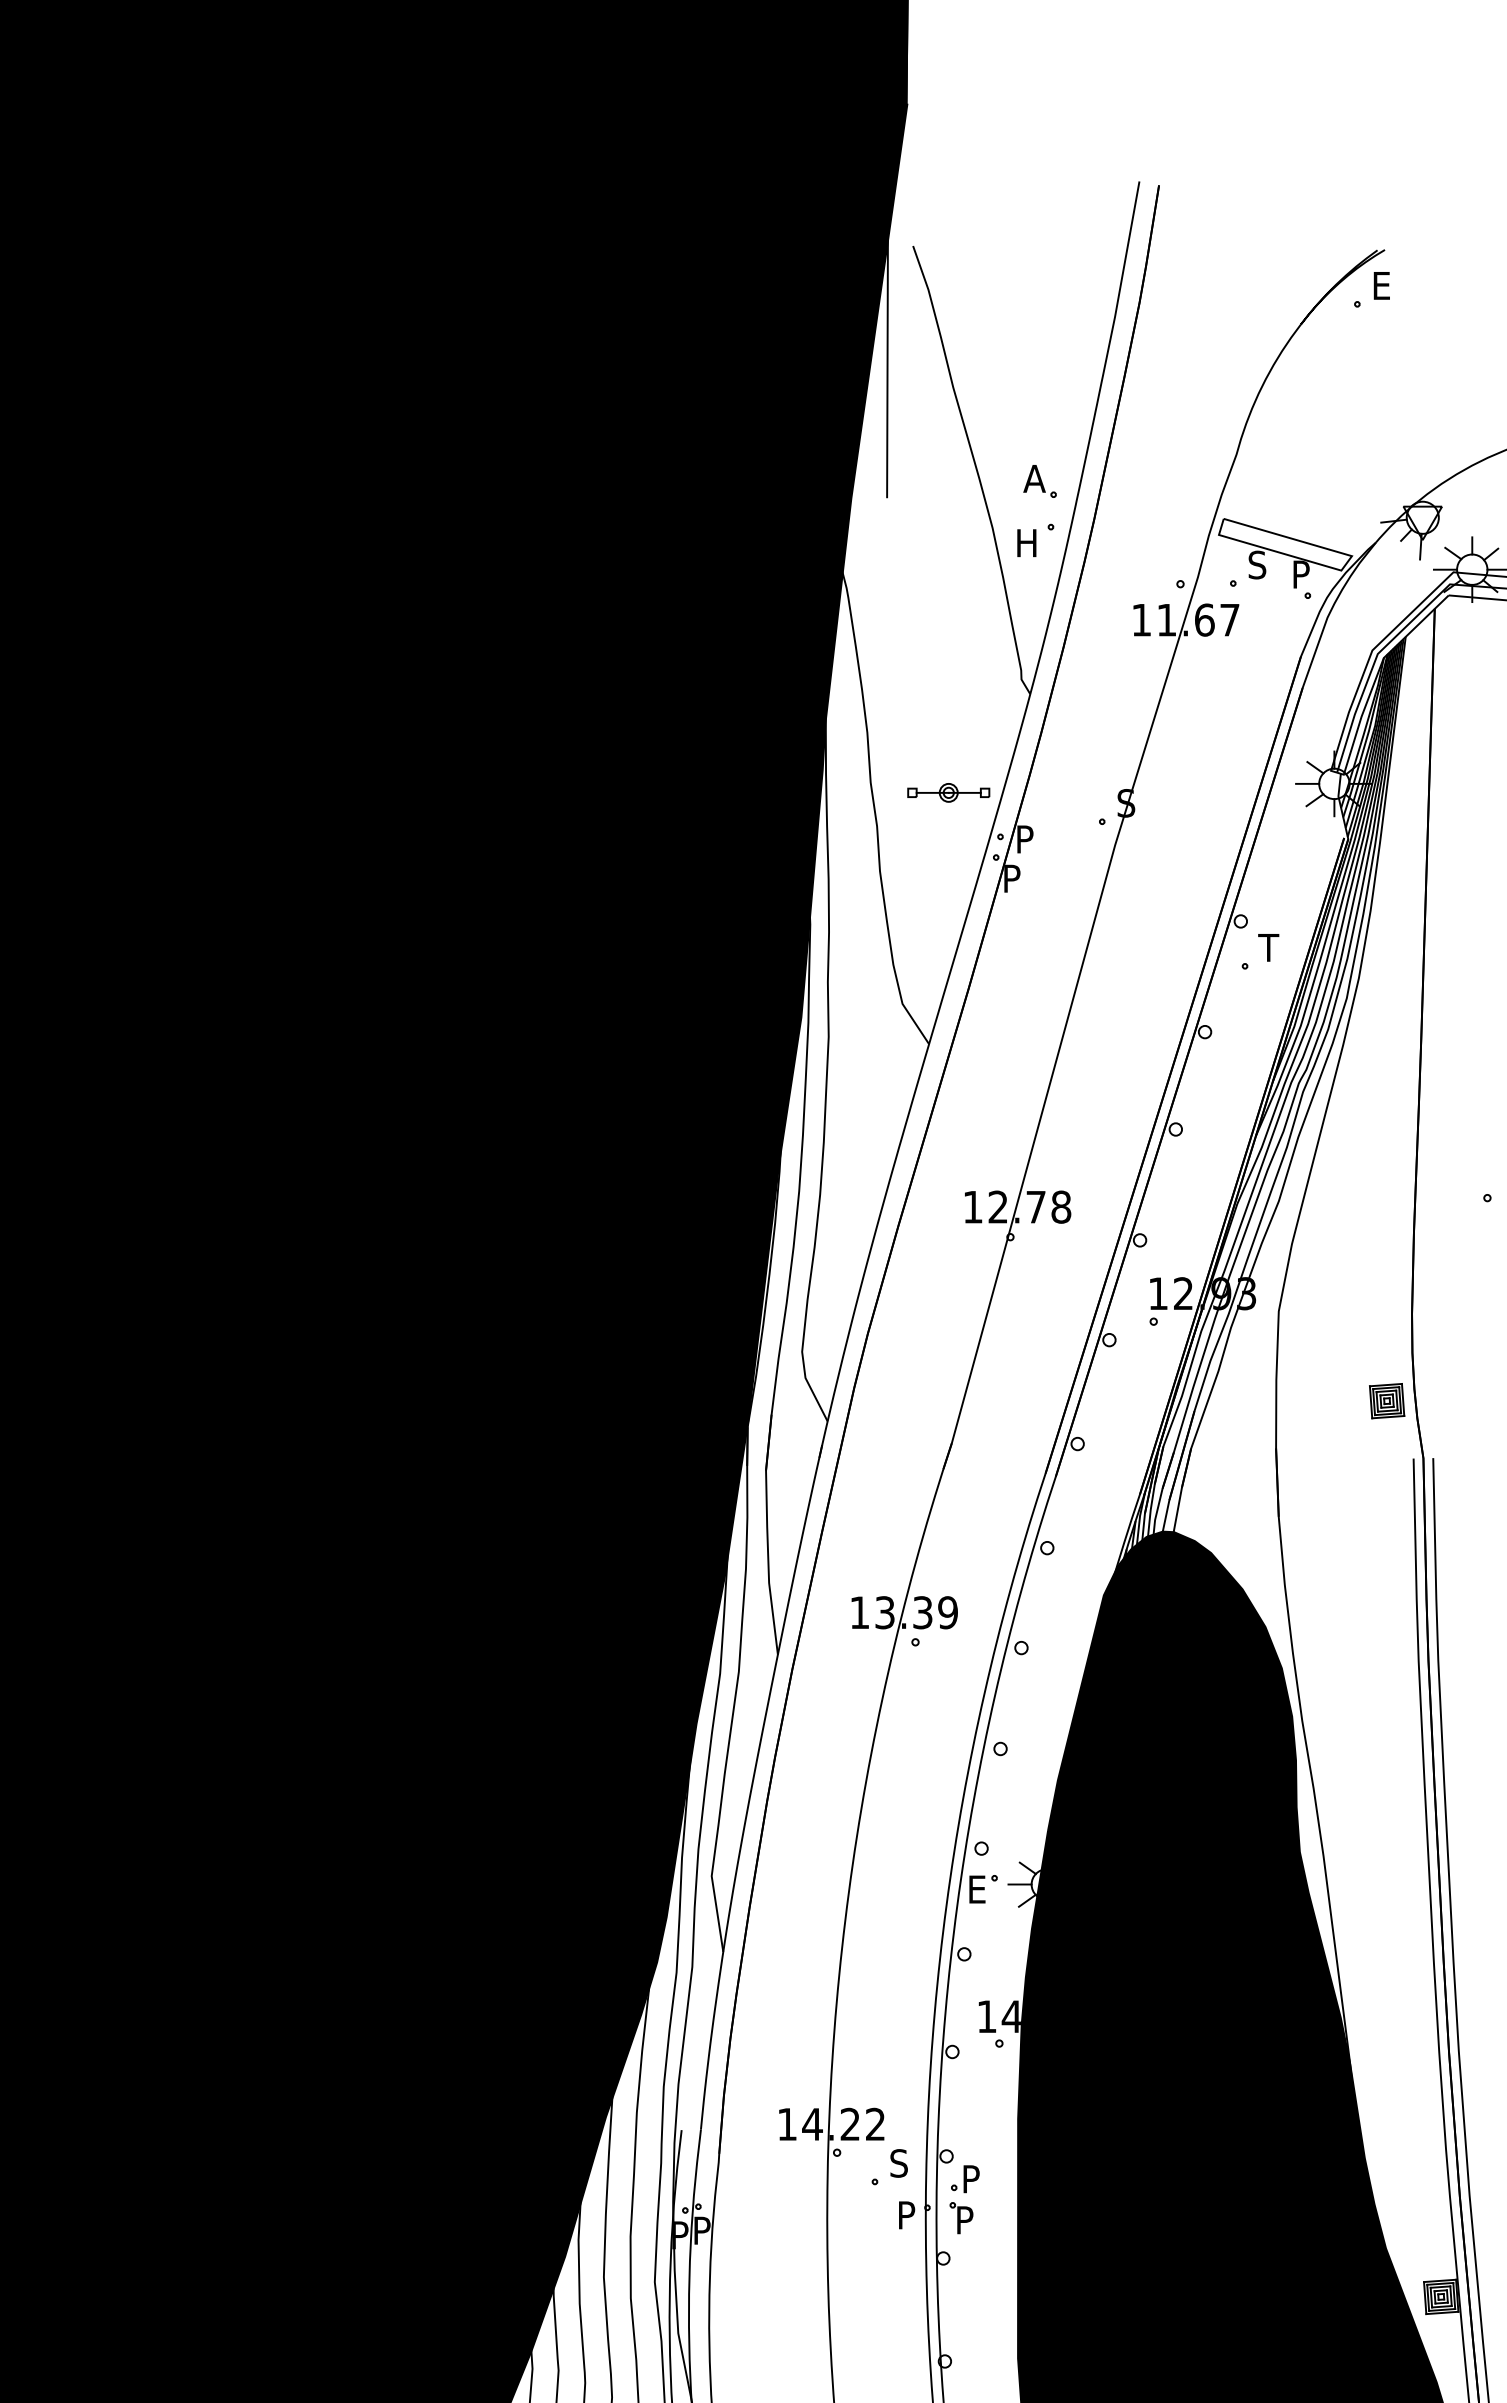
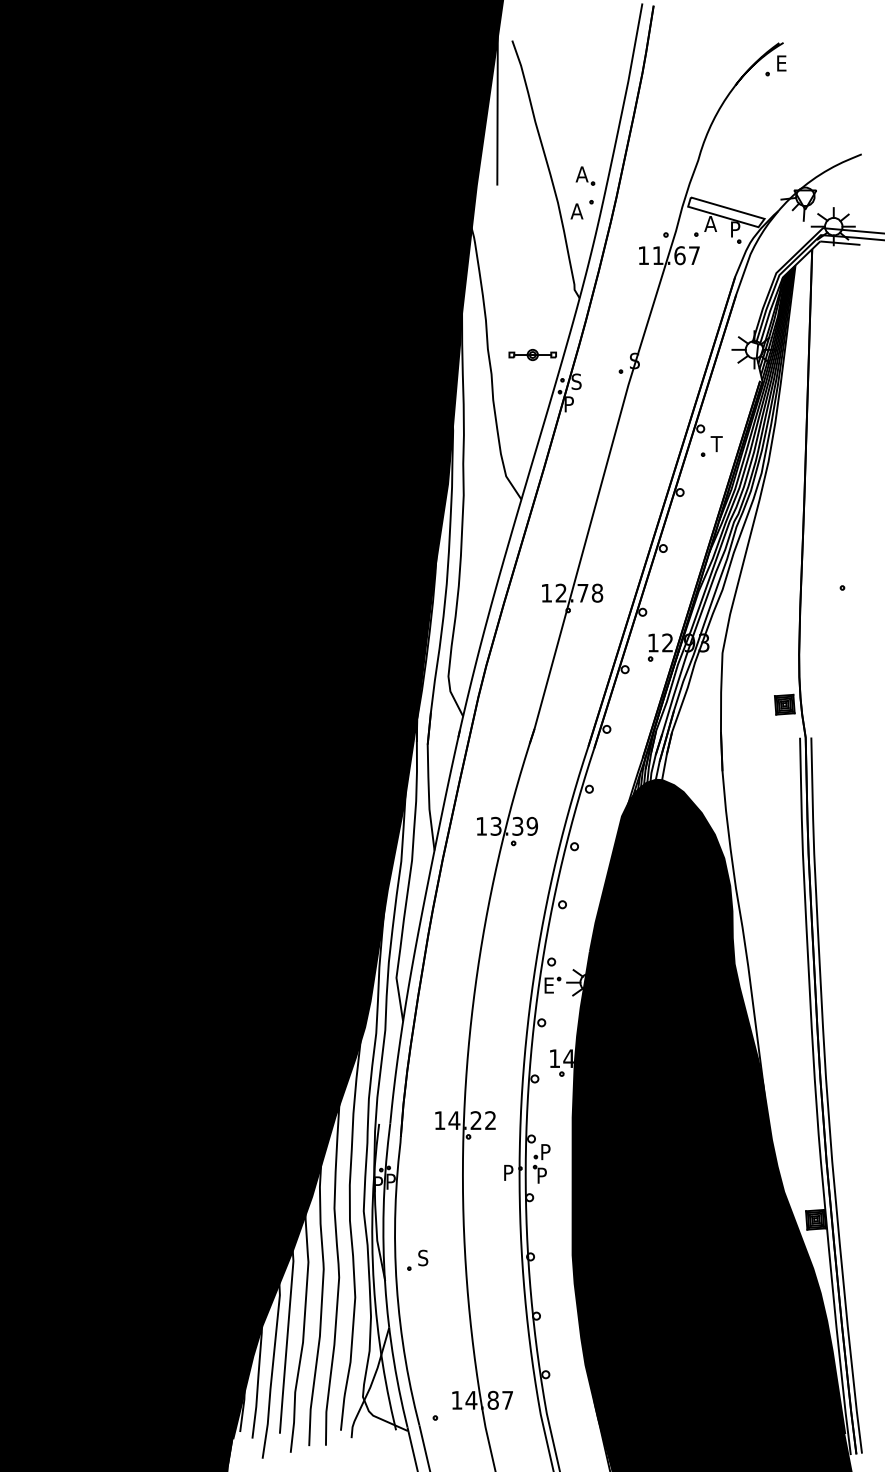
text: (1024, 543) -> (576, 211), H -> A
text: (1257, 564) -> (710, 223), S -> A
text: (1024, 838) -> (576, 381), P -> S
part: (889, 2165) -> (417, 1259), moved

